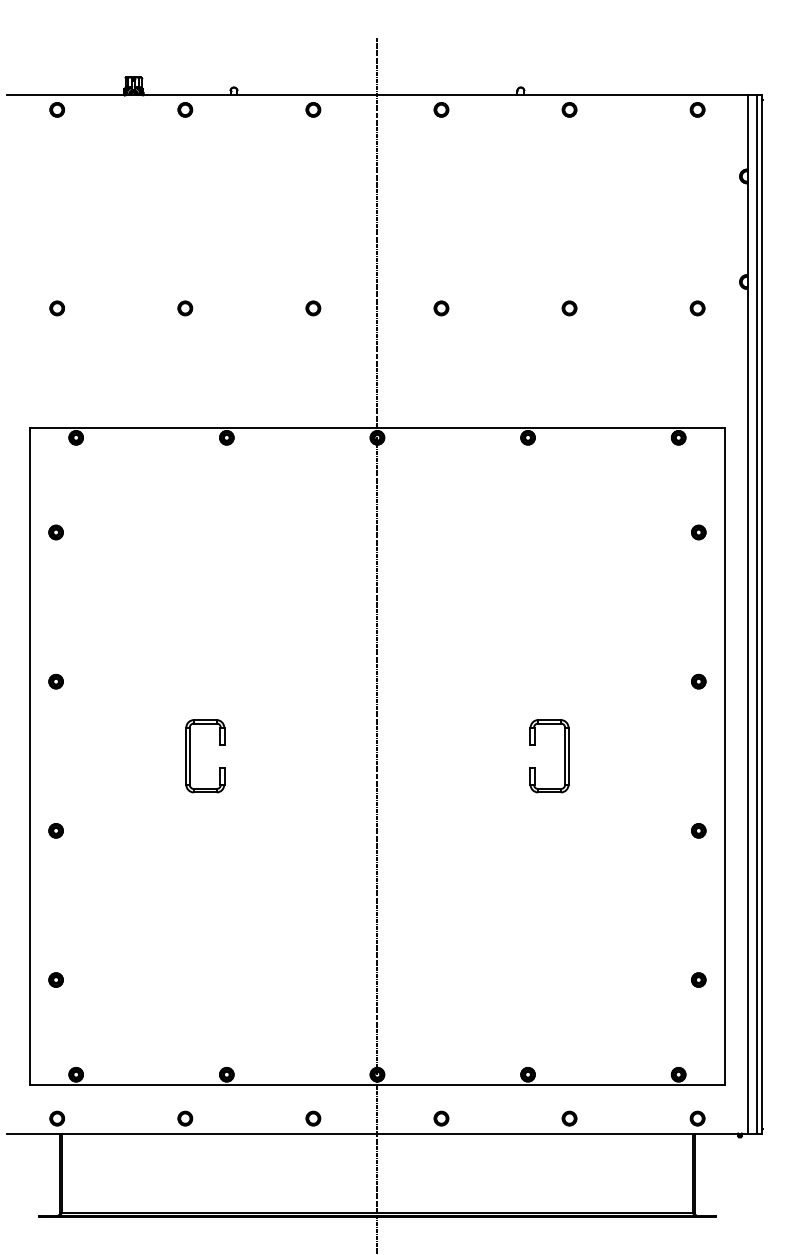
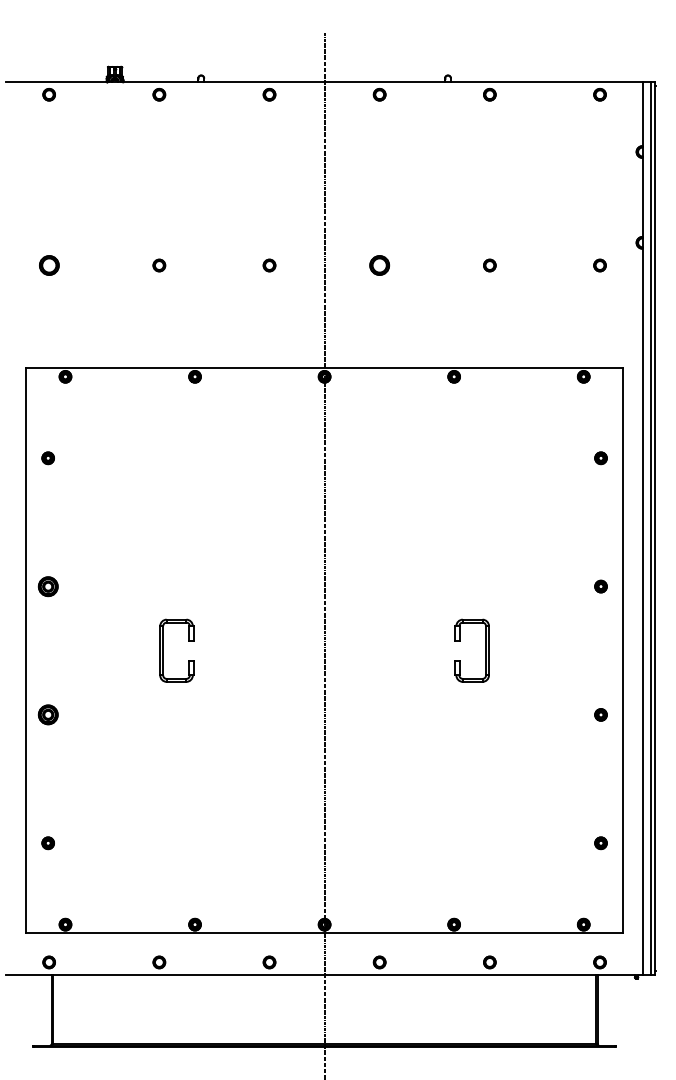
part: (56, 308) -> (48, 265), size x1.6
part: (441, 308) -> (379, 265), size x1.6
part: (55, 681) -> (47, 586), size x1.6
part: (55, 830) -> (47, 714), size x1.6

